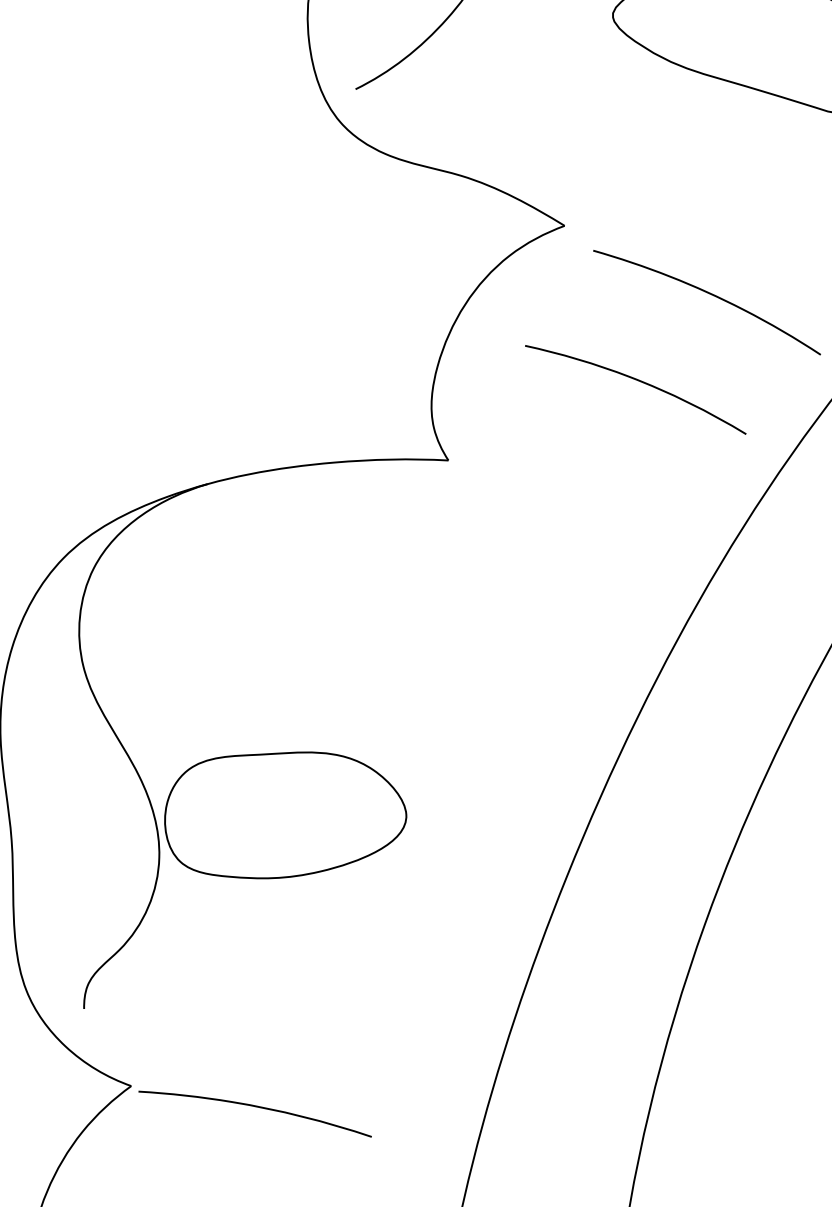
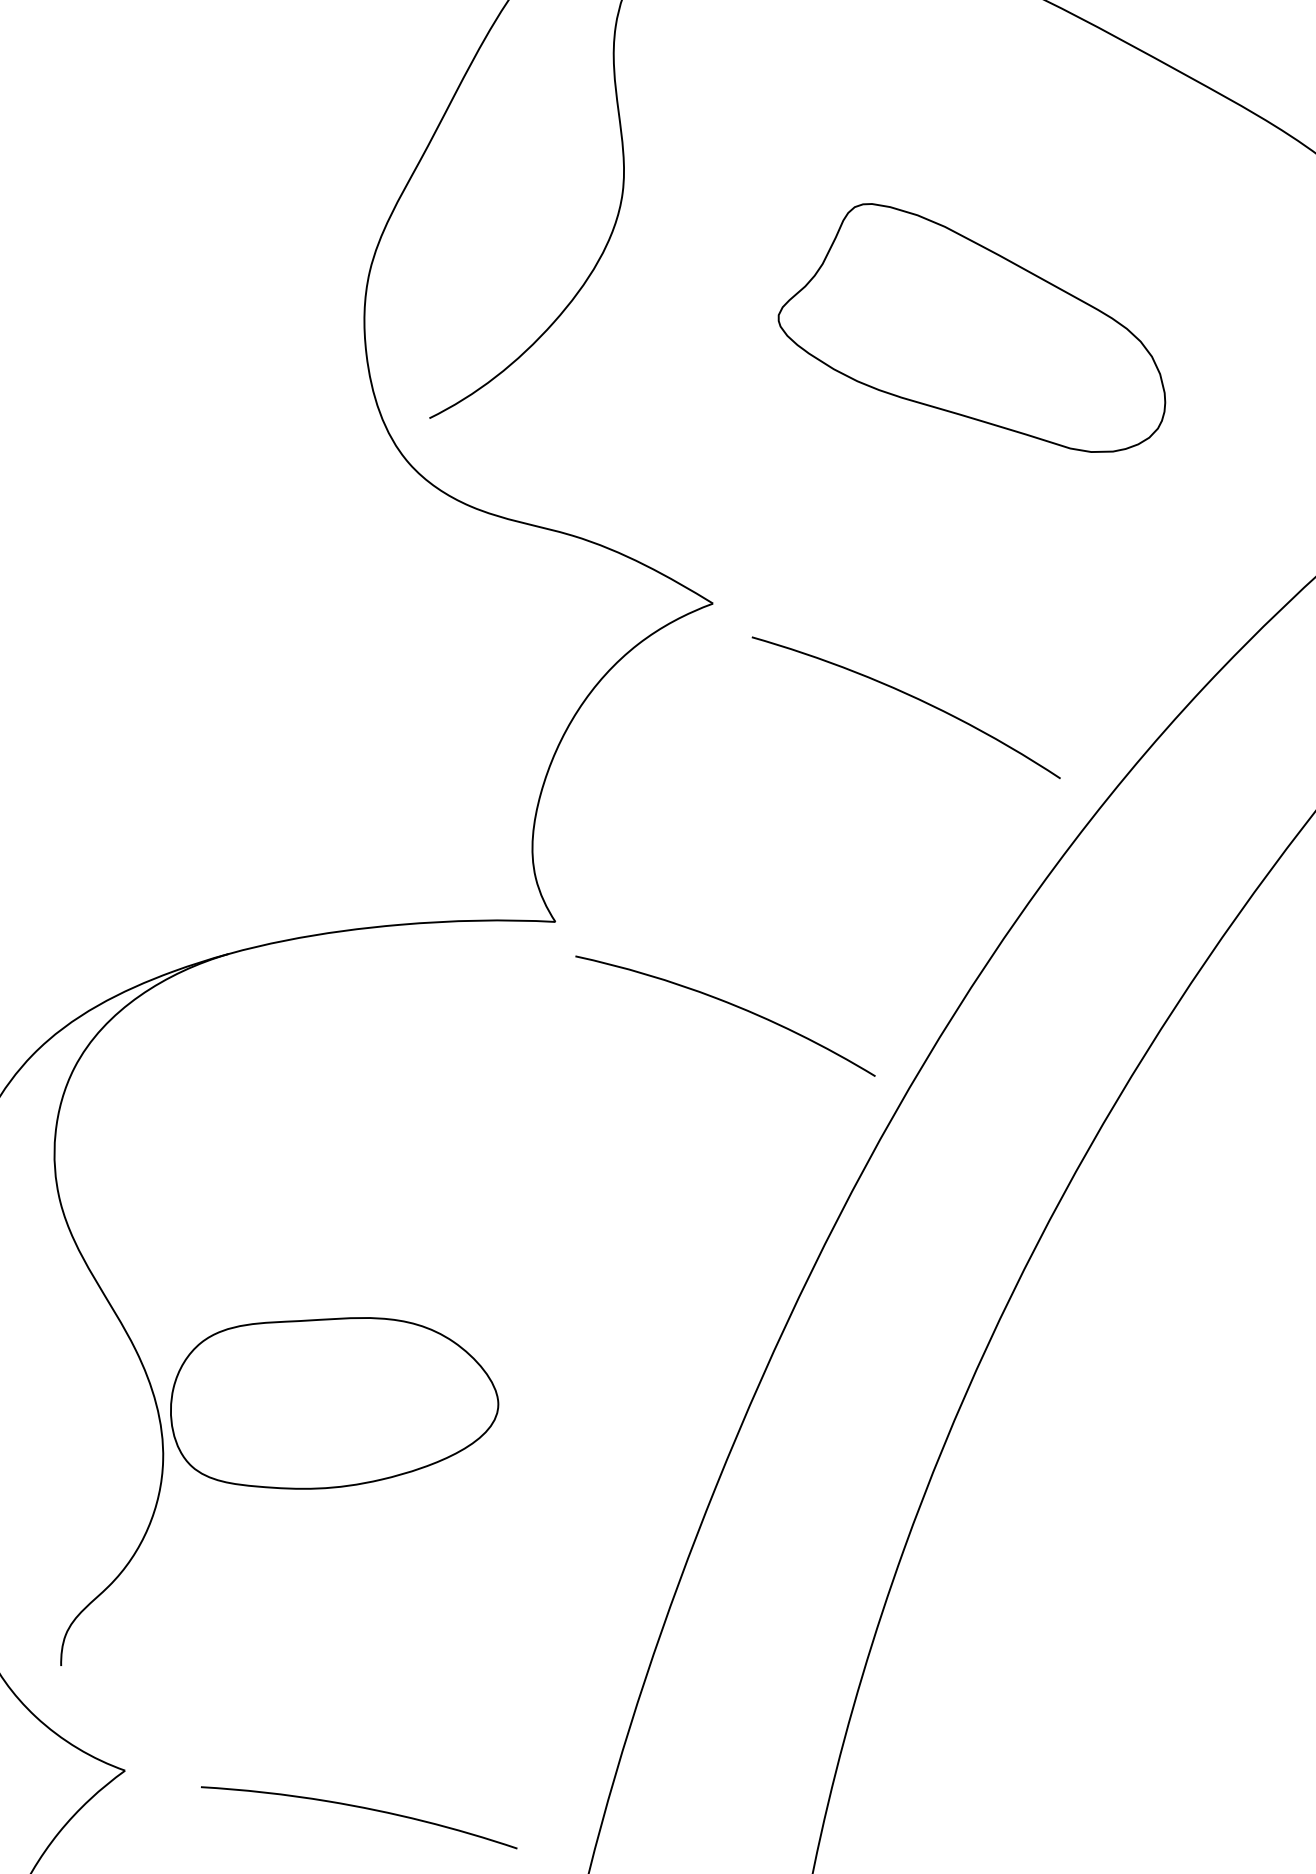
curve: (640, 382) -> (731, 1005), moved
curve: (256, 1107) -> (360, 1808), moved

